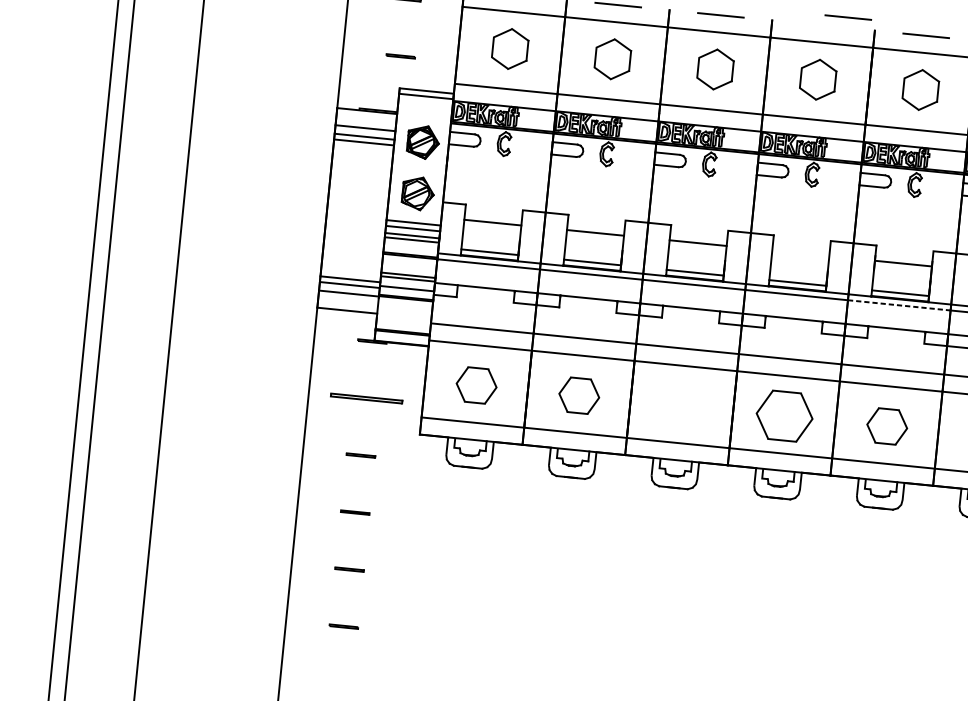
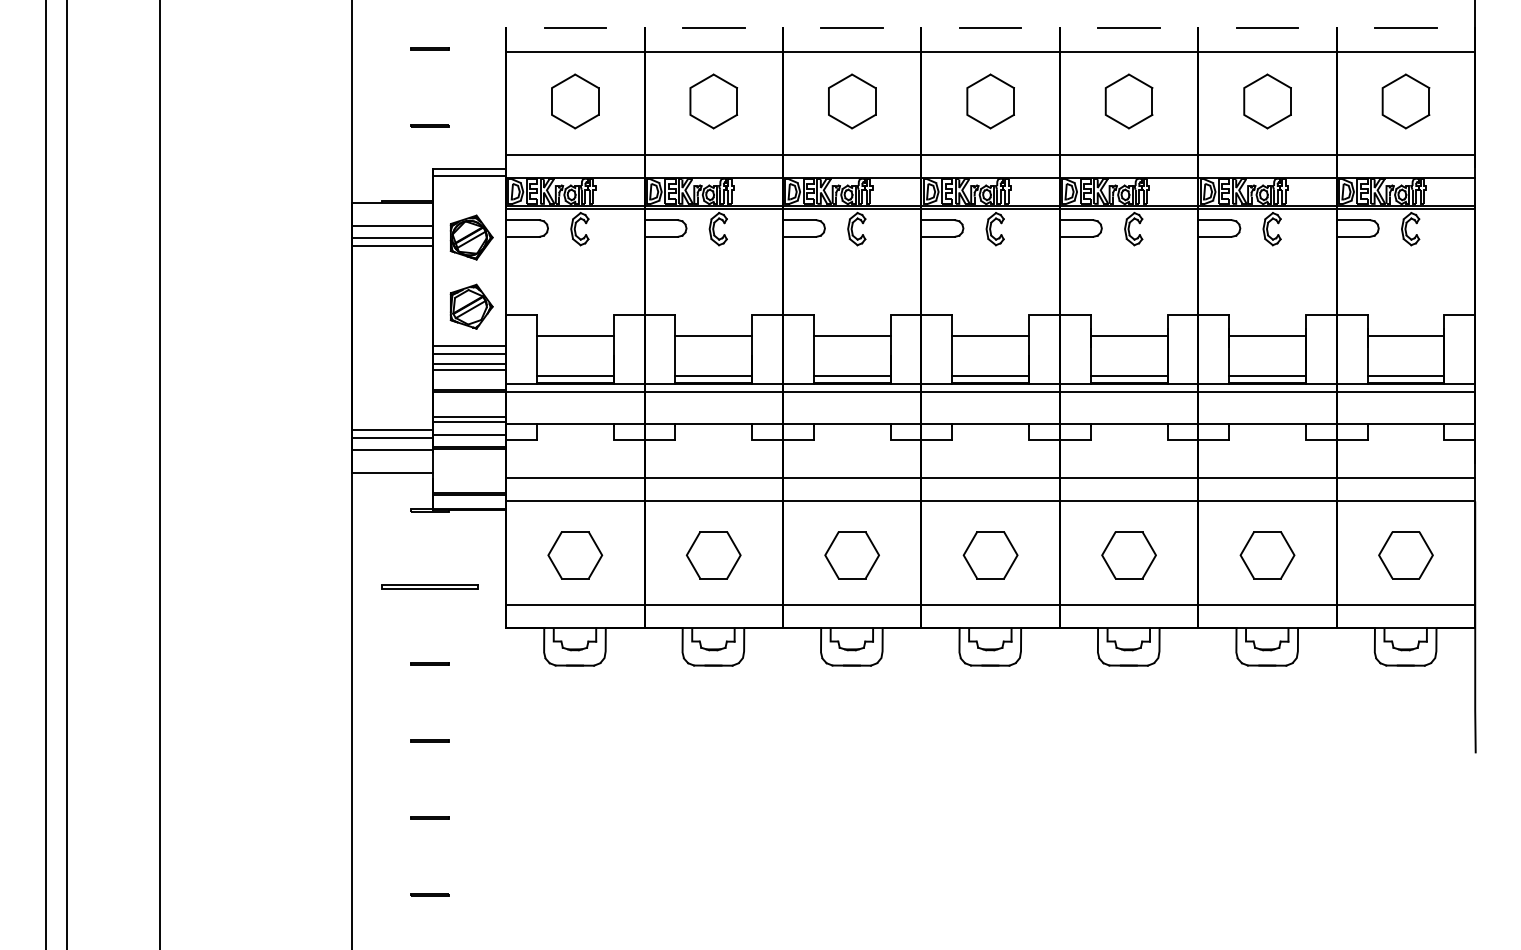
line: (848, 16) -> (990, 27), moved
line: (800, 253) -> (990, 335), added
line: (899, 305) -> (1129, 391), dashed -> solid
part: (681, 406) -> (851, 555), added
part: (784, 416) -> (990, 555), size x0.71

